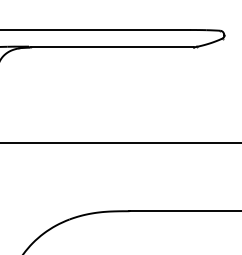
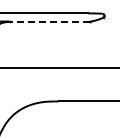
line: (111, 46) -> (49, 21), solid -> dashed

